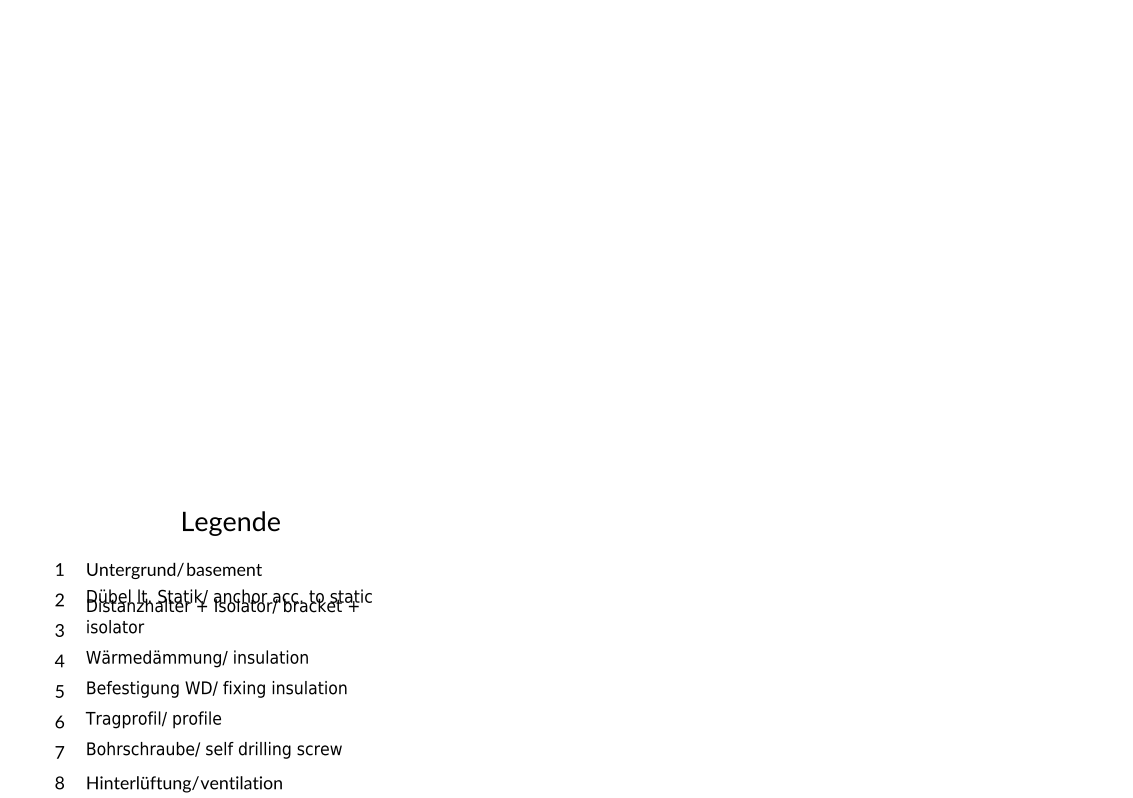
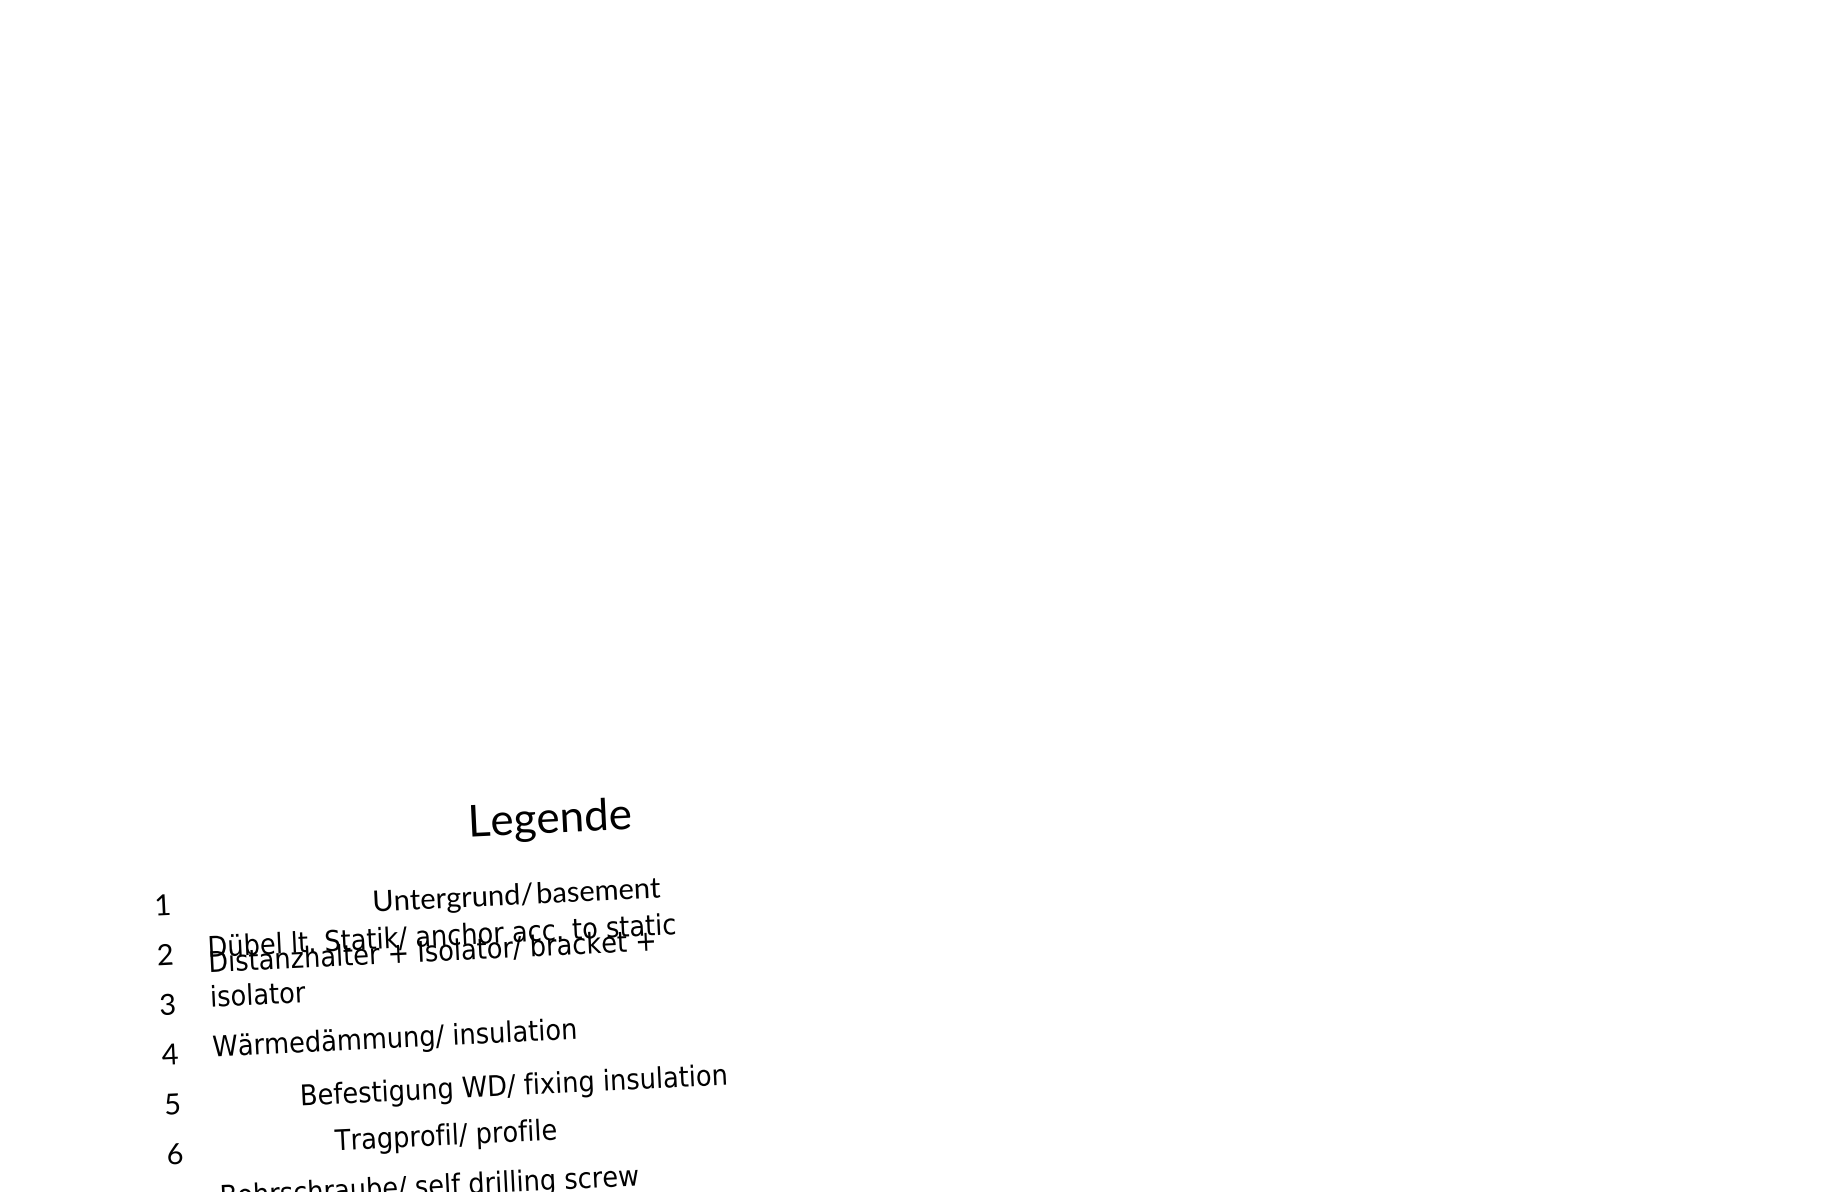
text: (231, 523) -> (551, 820), moved
text: (174, 570) -> (517, 895), moved
text: (216, 689) -> (513, 1087), moved
text: (152, 719) -> (443, 1136), moved

